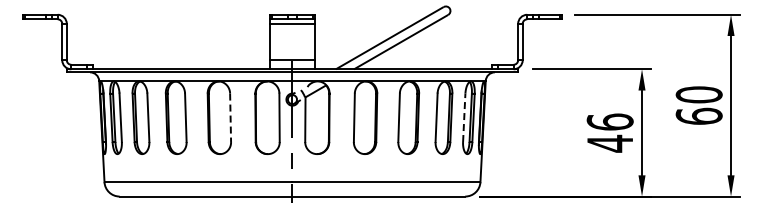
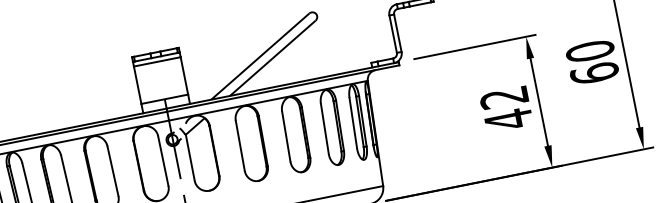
line: (464, 117) -> (353, 122), dashed -> solid
line: (230, 118) -> (113, 171), dashed -> solid
text: (609, 121) -> (503, 97), 46 -> 42

